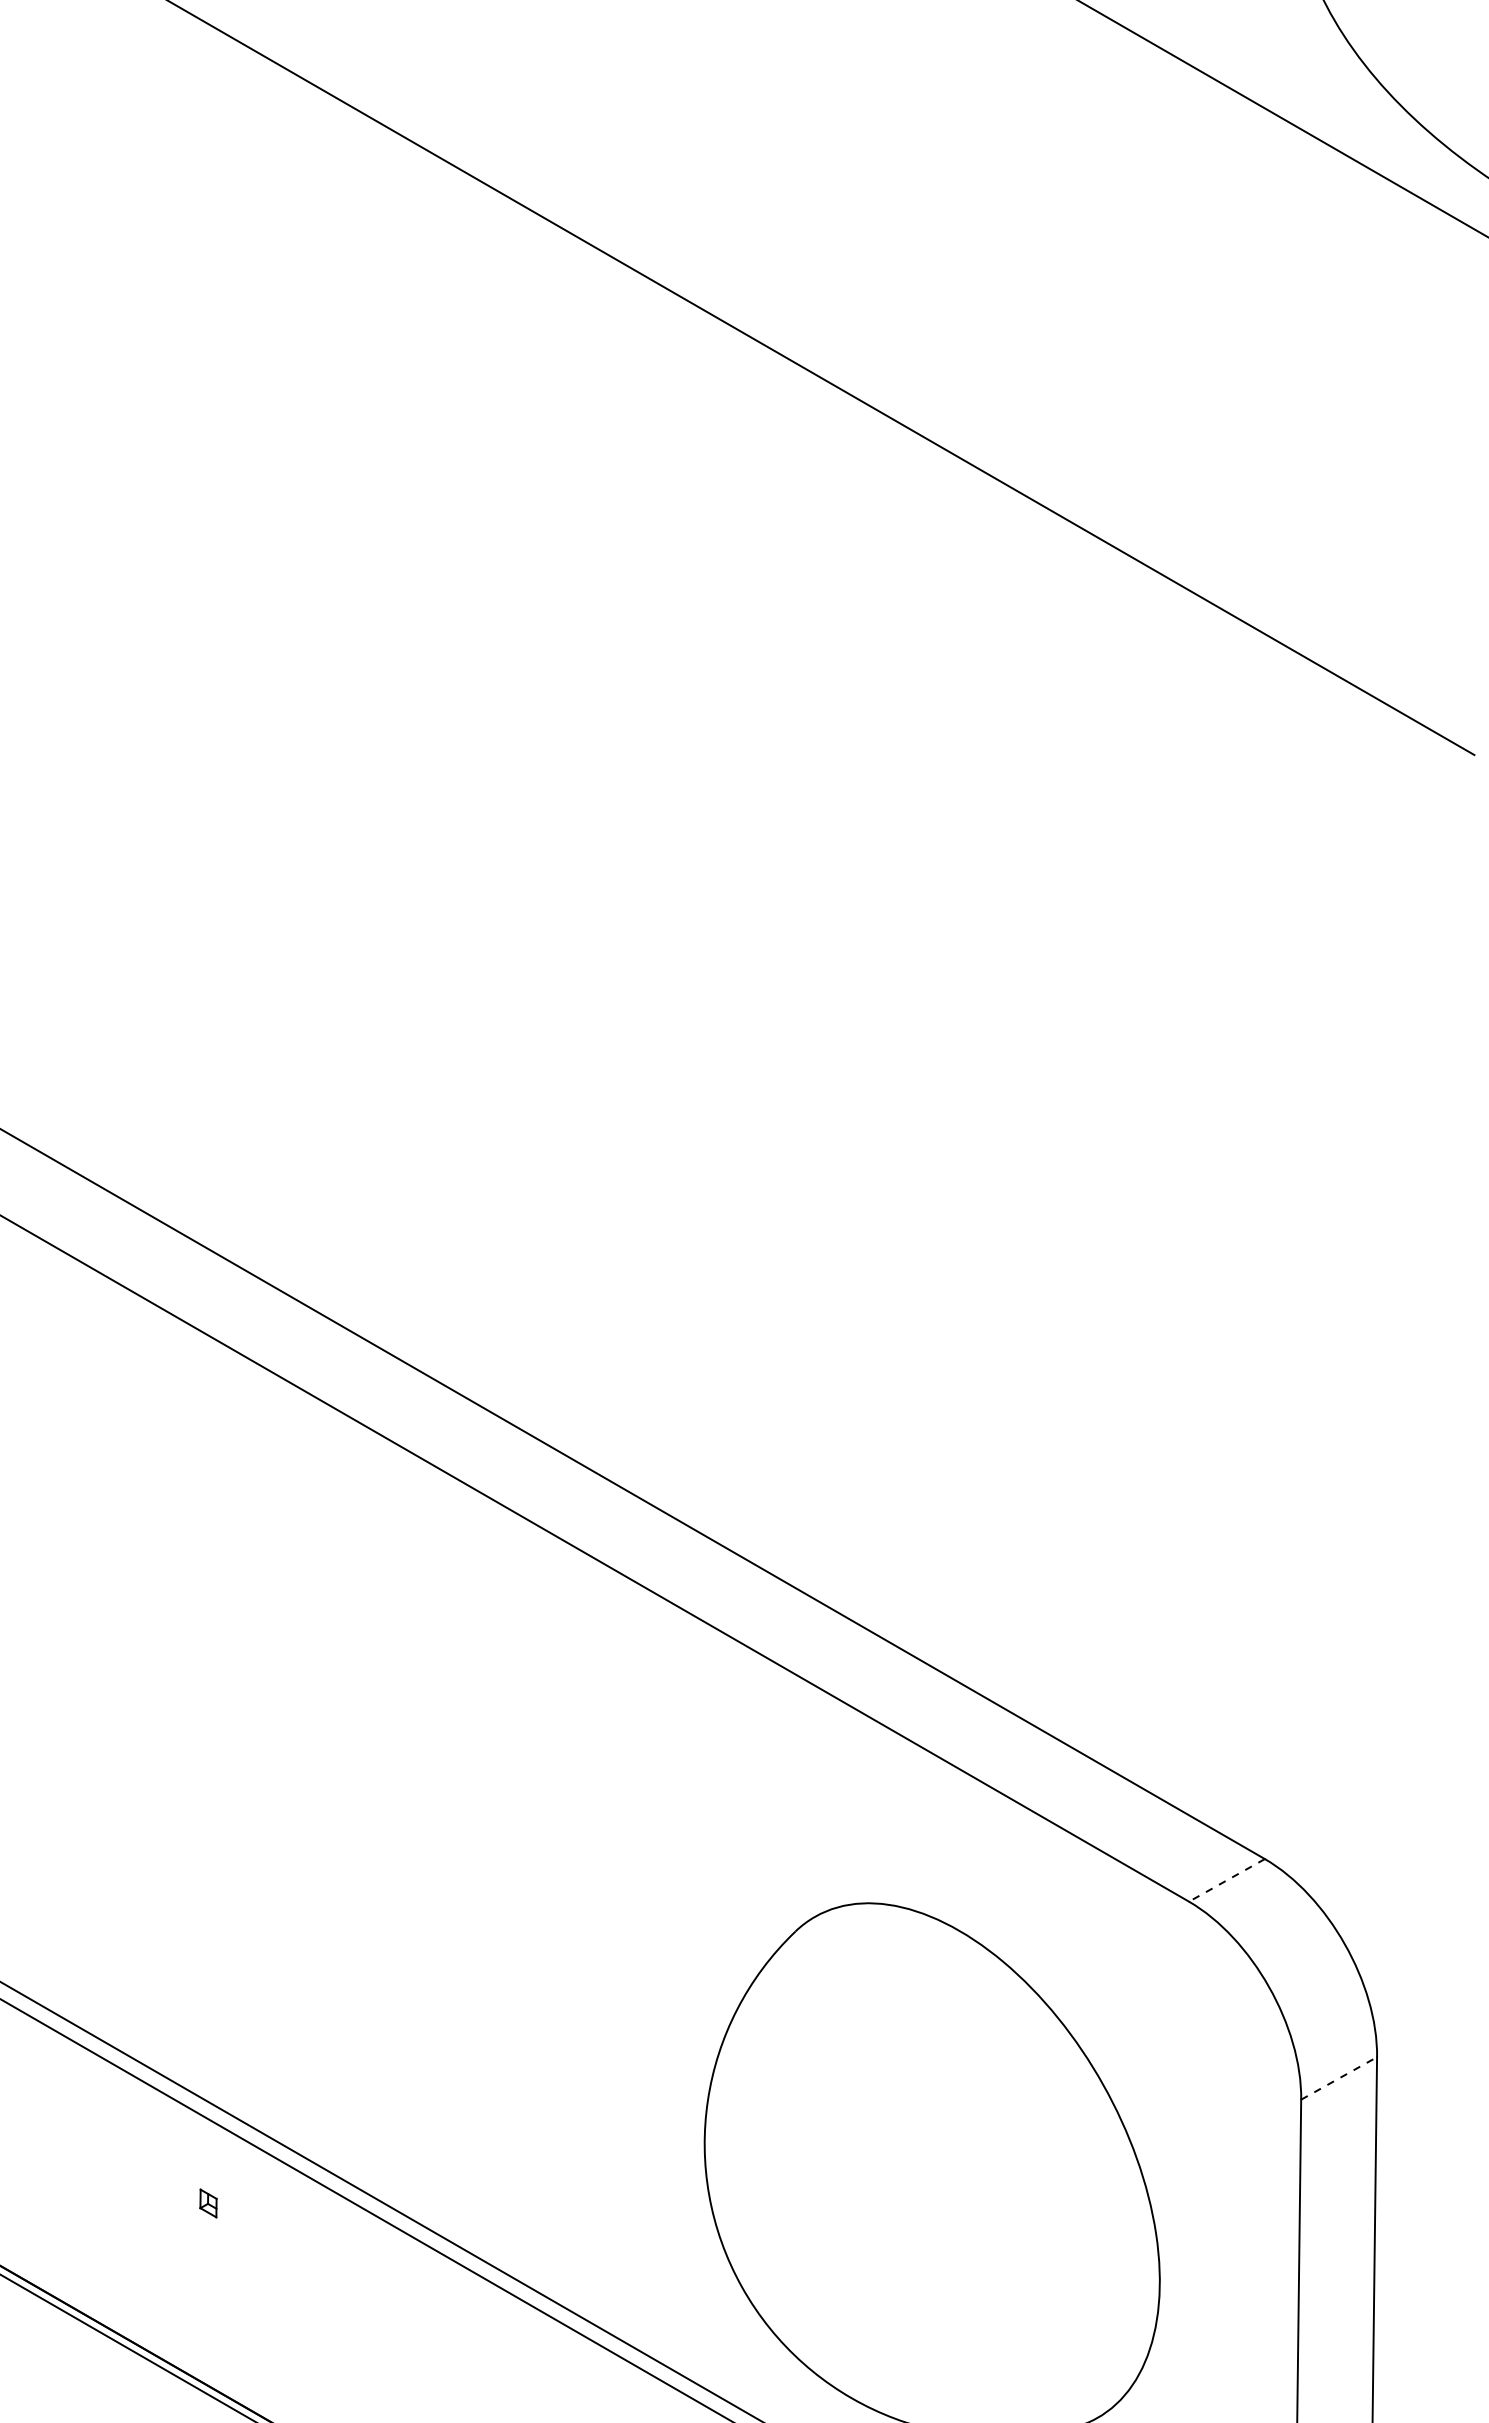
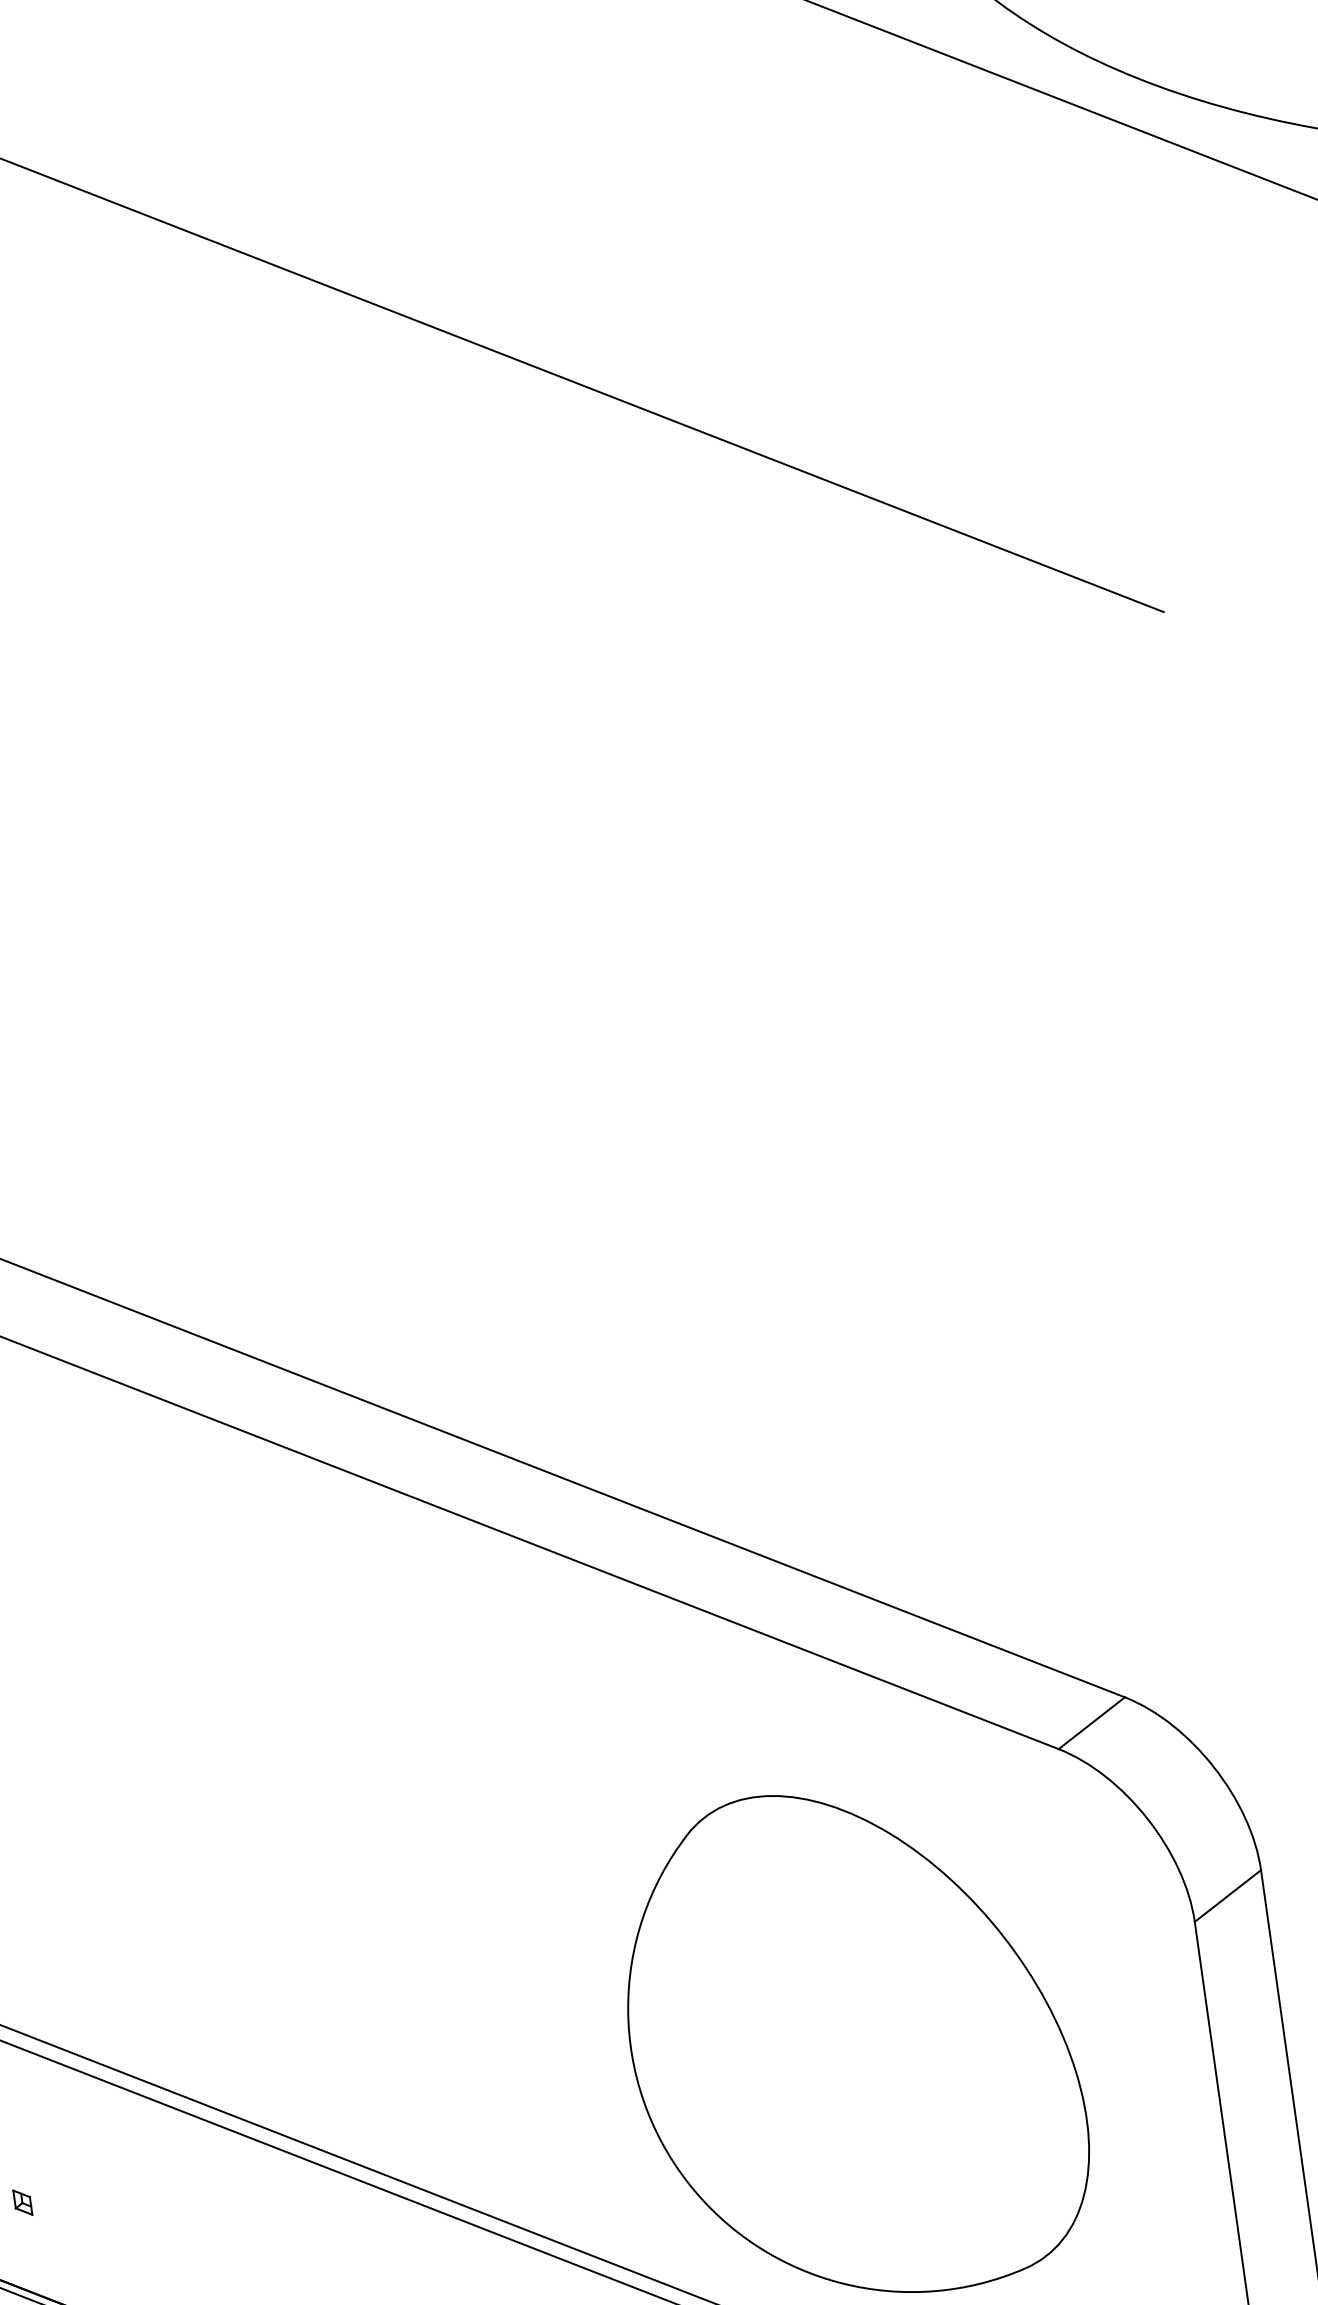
line: (1226, 1880) -> (1091, 1723), dashed -> solid
line: (1339, 2078) -> (1228, 1896), dashed -> solid
part: (208, 2203) -> (22, 2202), moved

